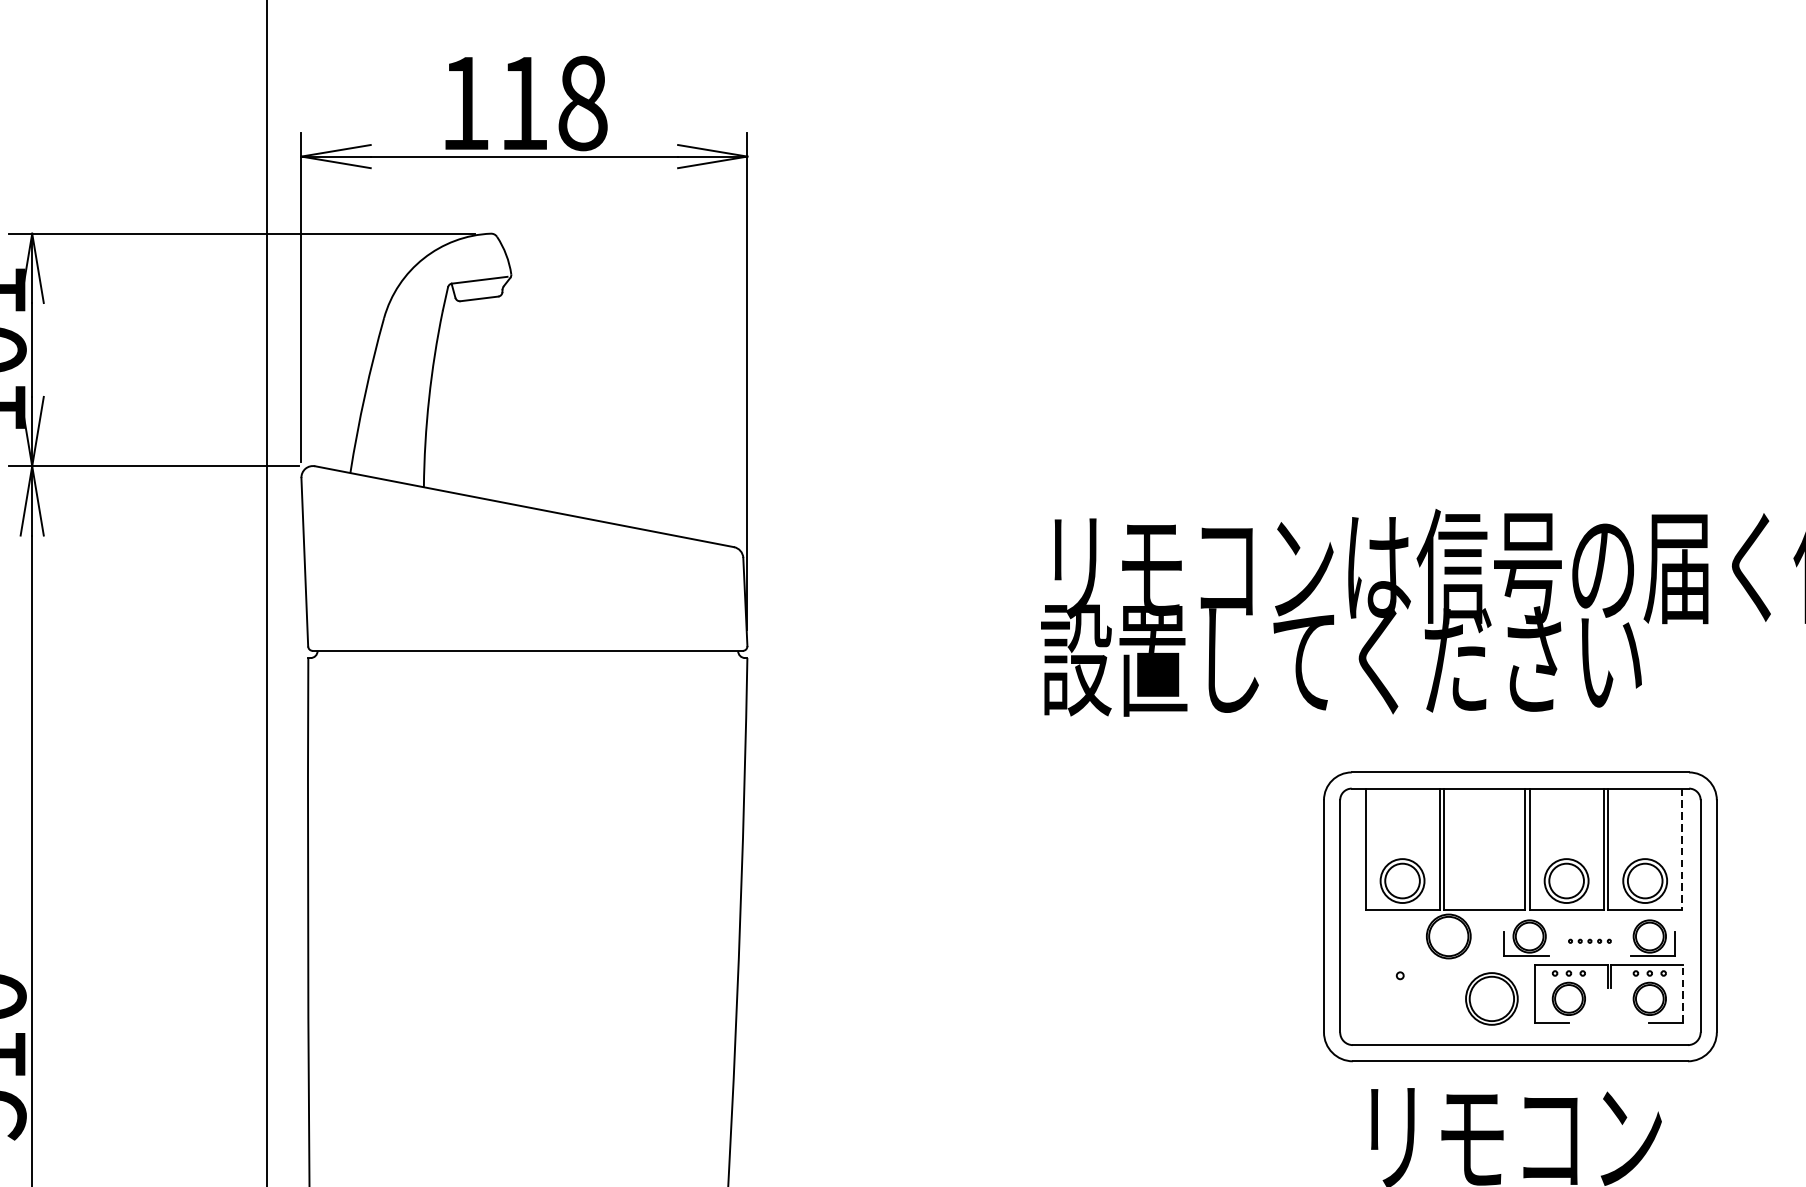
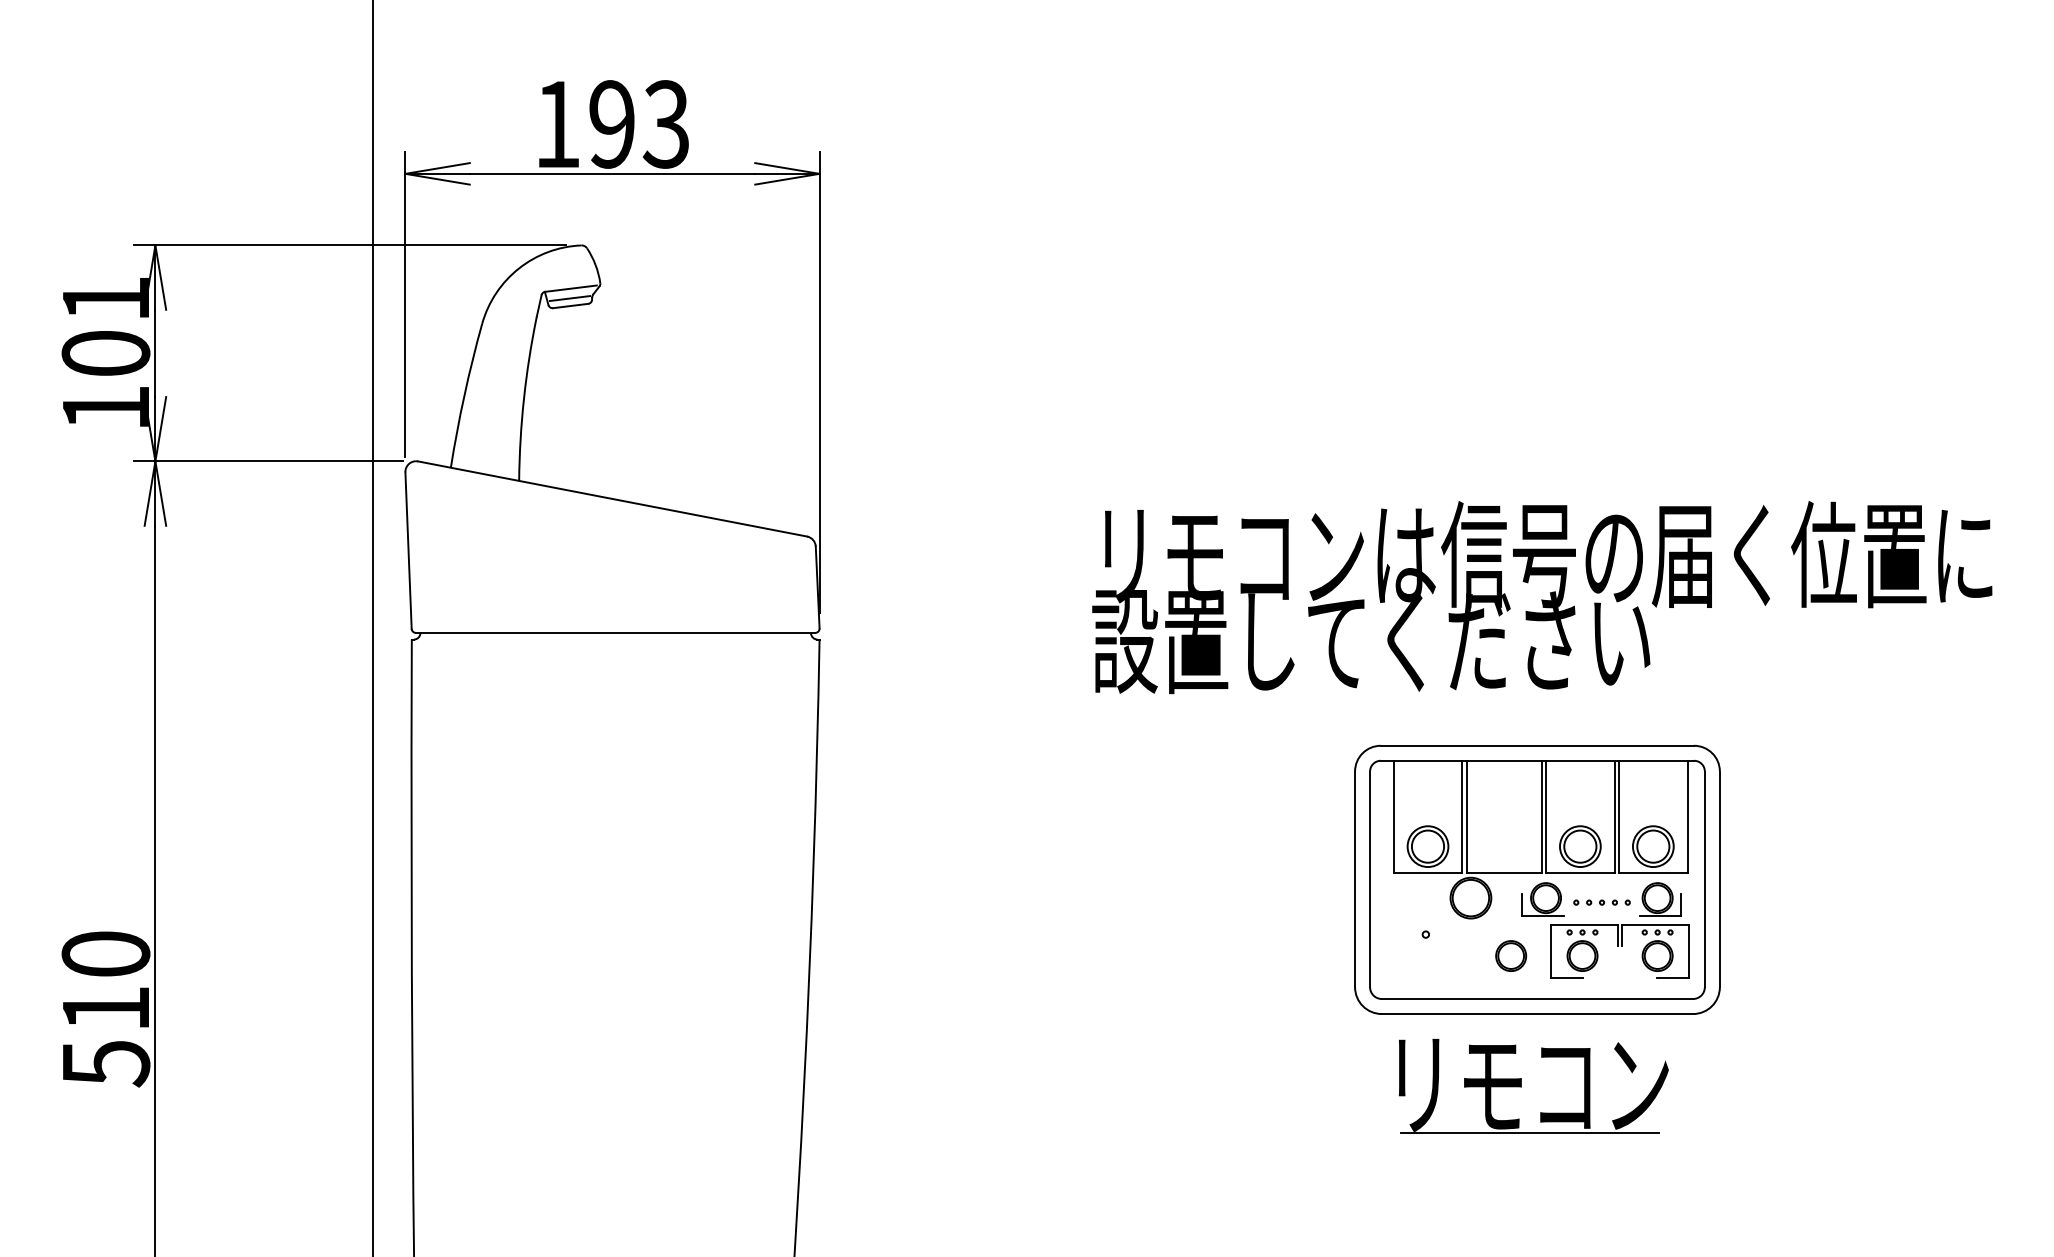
text: (553, 103) -> (639, 124), 118 -> 193
line: (478, 290) -> (569, 298), added
line: (1681, 849) -> (1687, 817), dashed -> solid
part: (1589, 941) -> (1601, 902), size x1.43
line: (1683, 993) -> (1688, 951), dashed -> solid
part: (1492, 998) -> (1511, 955), size x0.62

